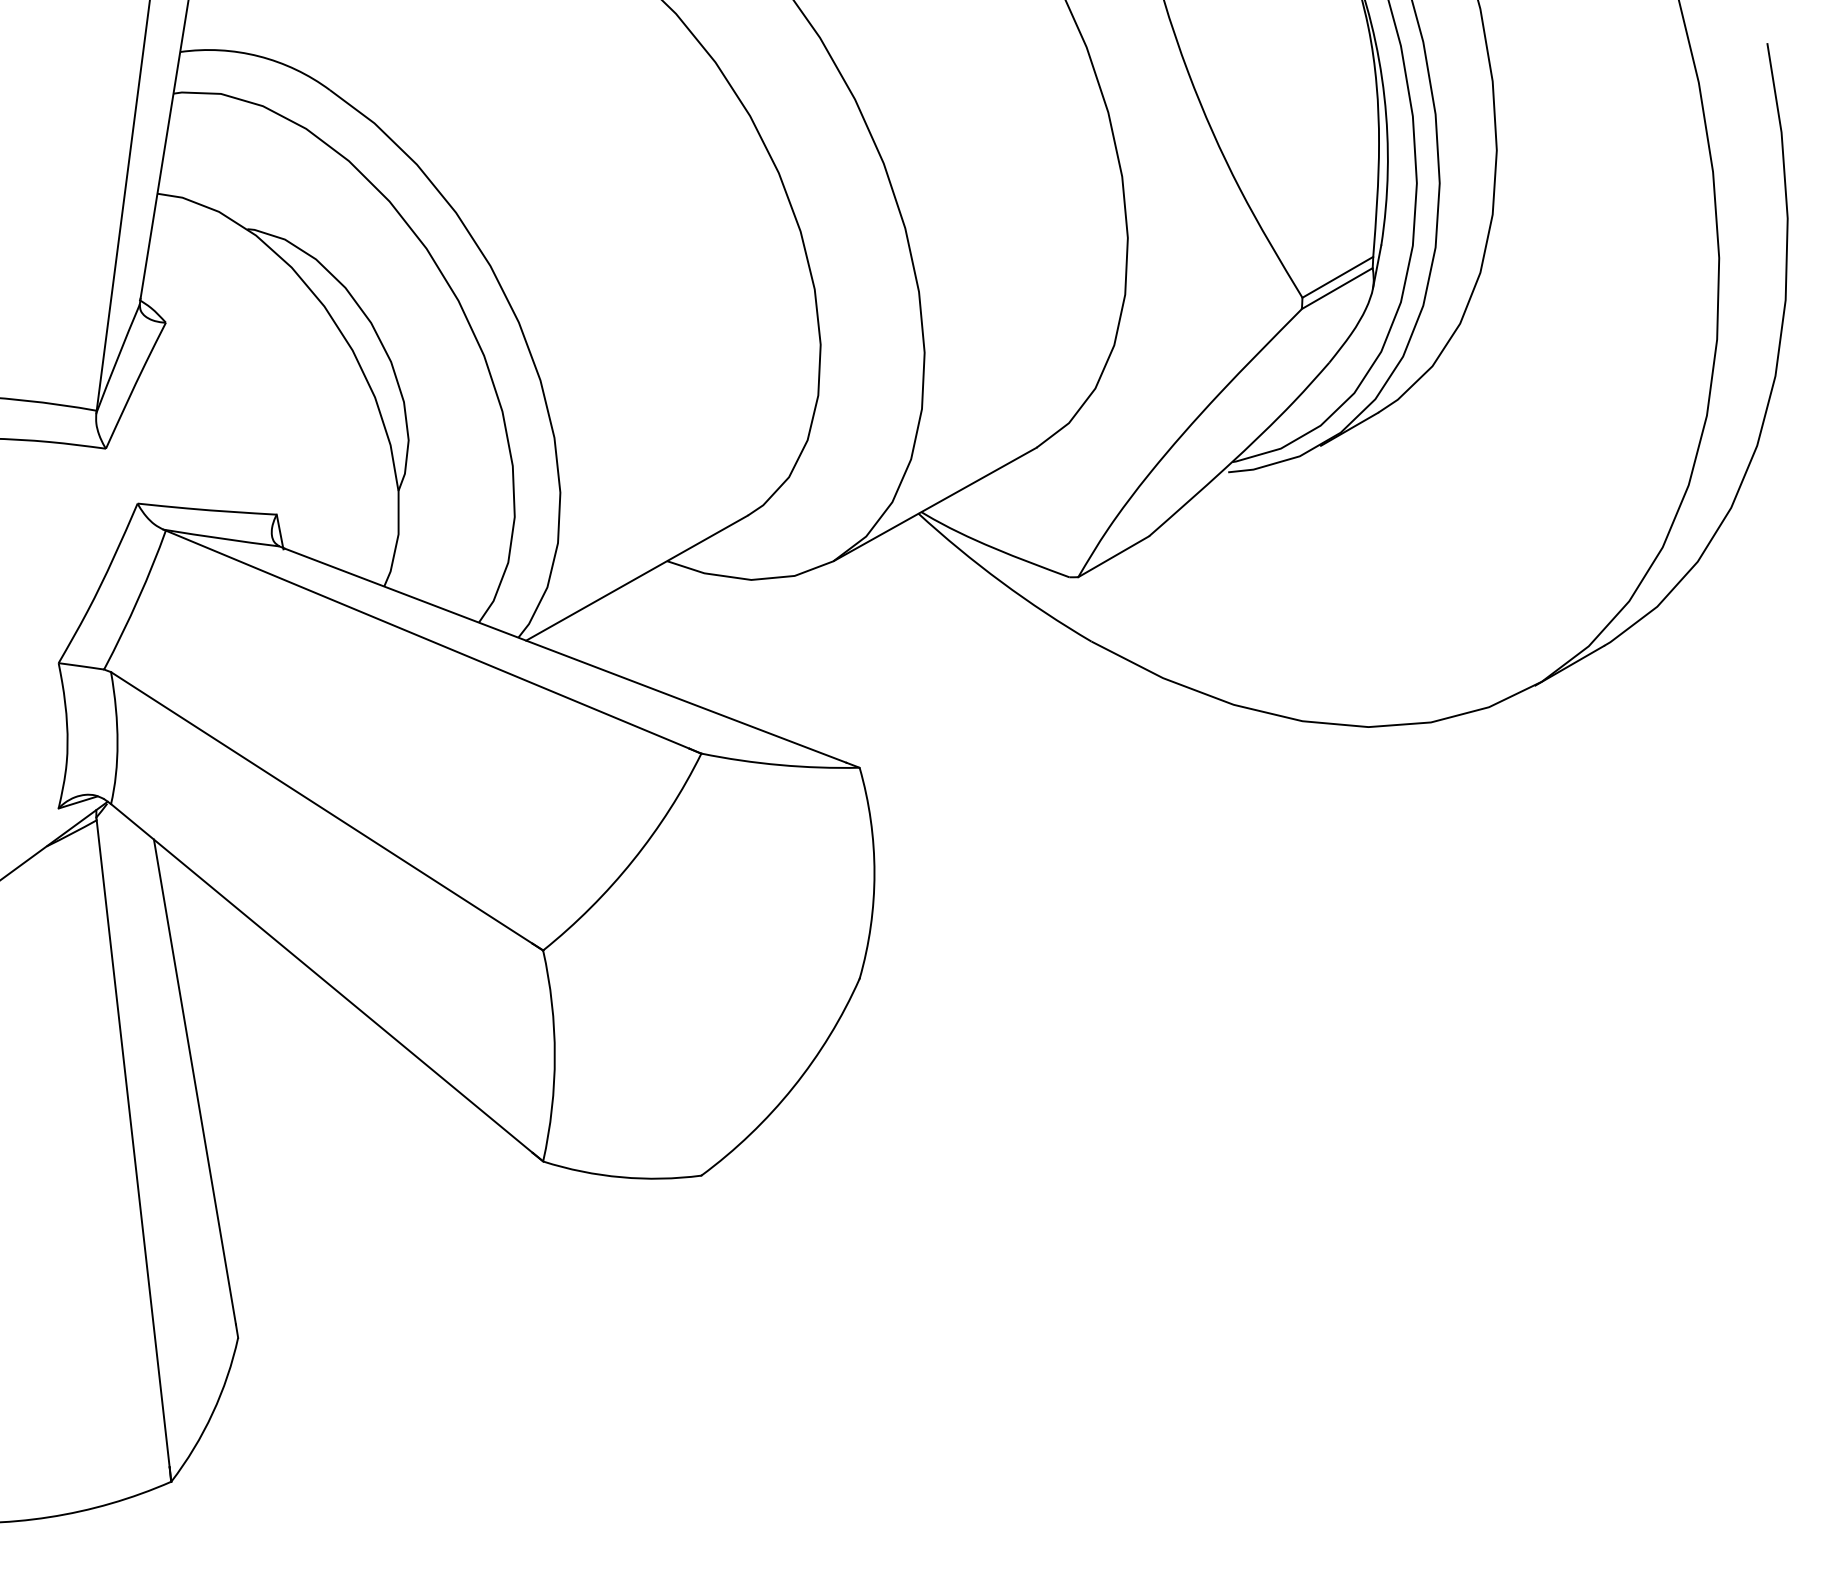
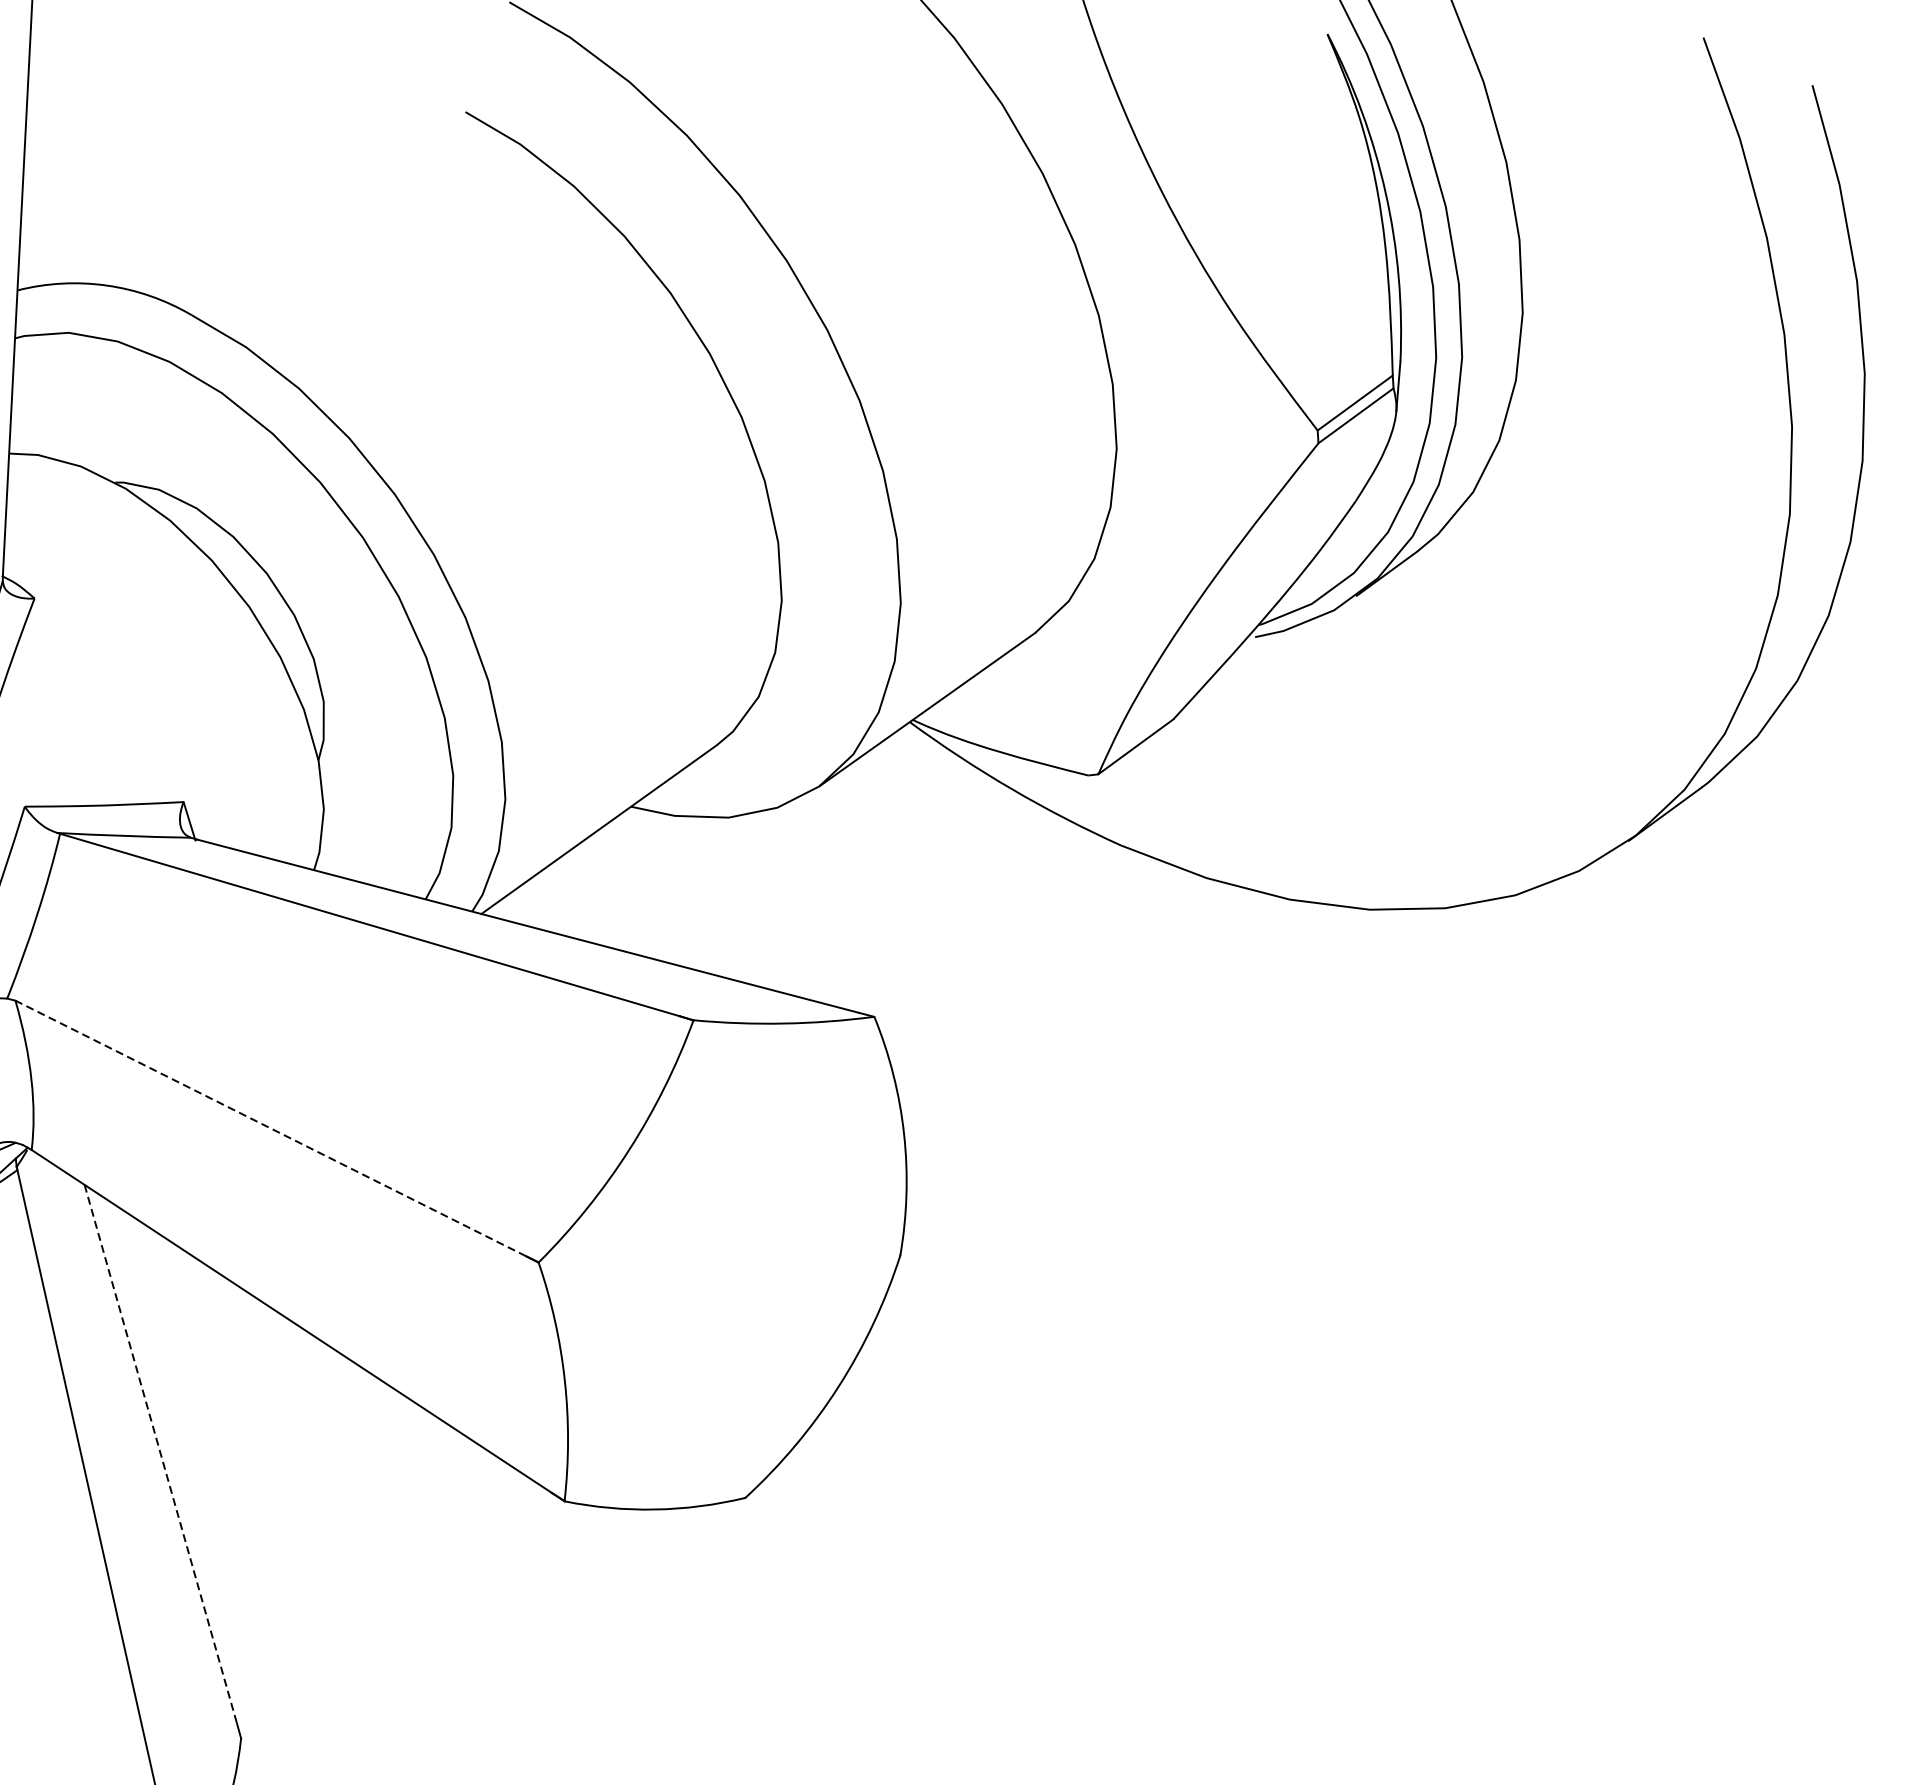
line: (321, 807) -> (270, 1127), solid -> dashed
line: (194, 1082) -> (160, 1454), solid -> dashed

